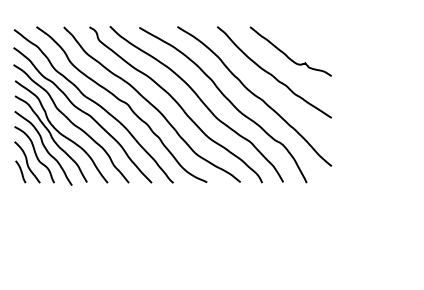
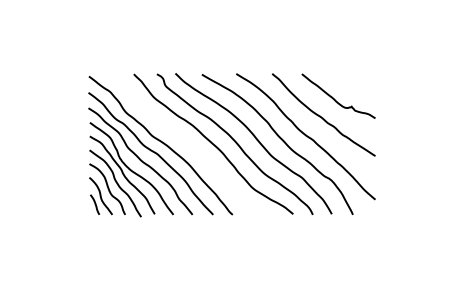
curve: (122, 102) -> (186, 142), removed

